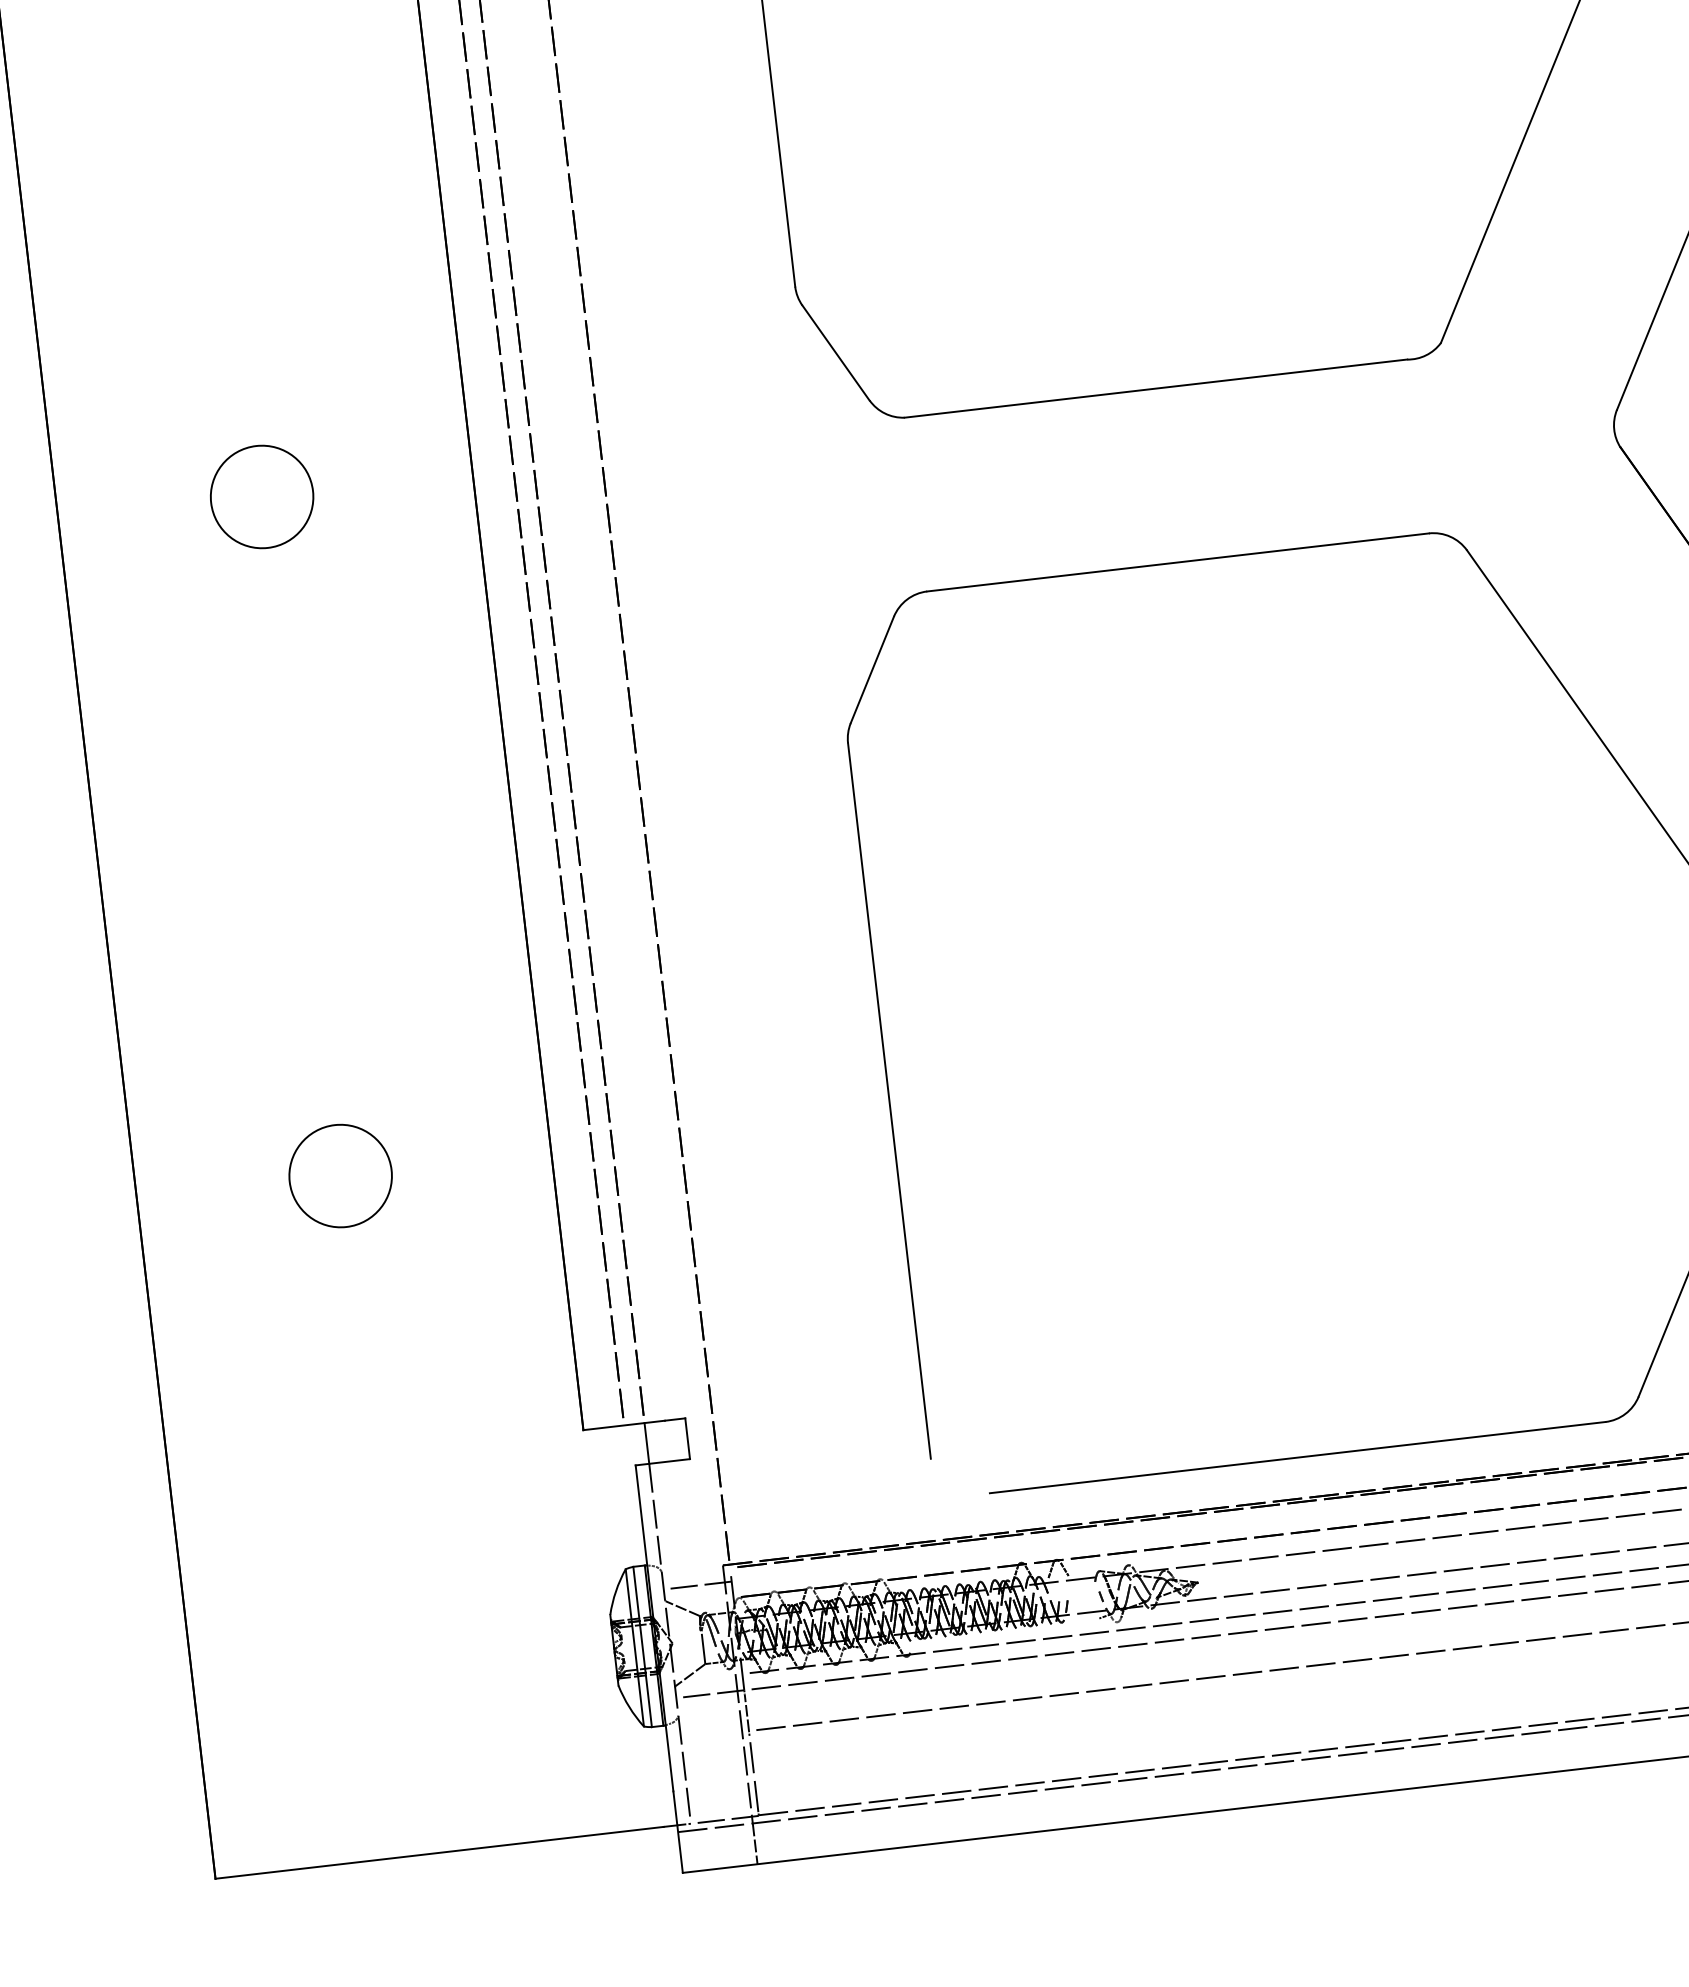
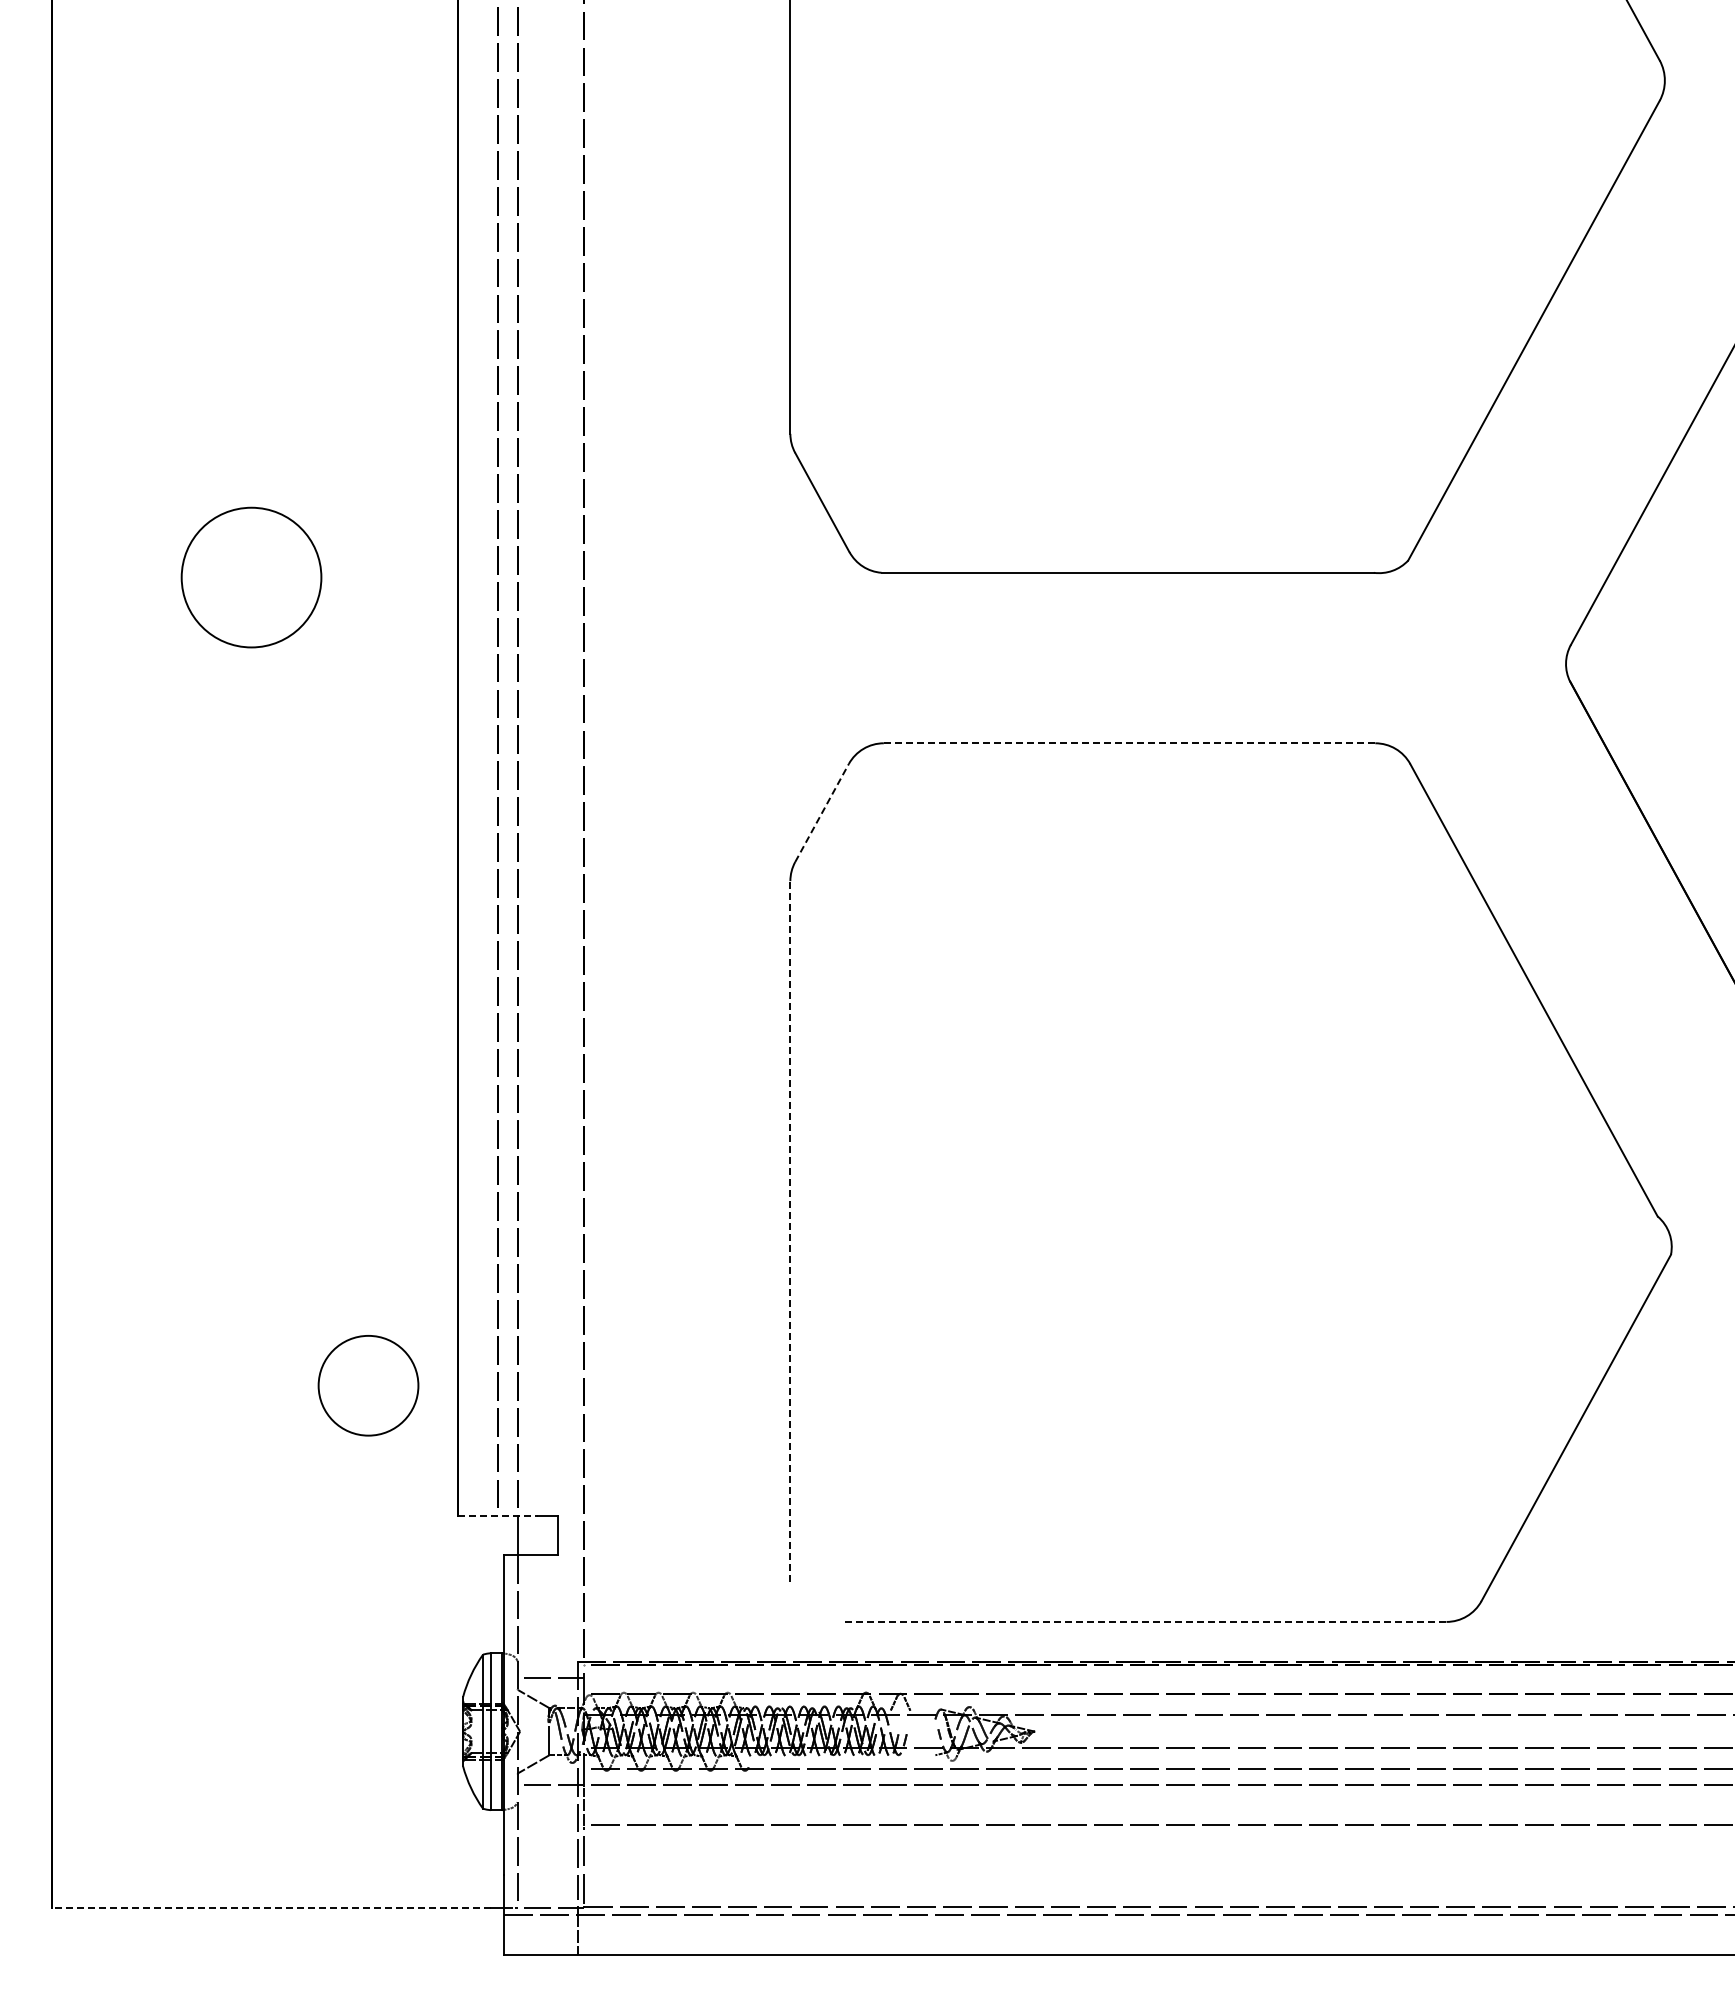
circle: (262, 496) -> (251, 577), size x1.4
line: (1178, 562) -> (1129, 743), solid -> dashed
line: (872, 670) -> (822, 813), solid -> dashed
line: (889, 1100) -> (790, 1231), solid -> dashed
circle: (340, 1175) -> (368, 1385), moved
line: (623, 1425) -> (497, 1515), solid -> dashed
line: (1297, 1457) -> (1144, 1621), solid -> dashed
line: (439, 1852) -> (271, 1907), solid -> dashed

